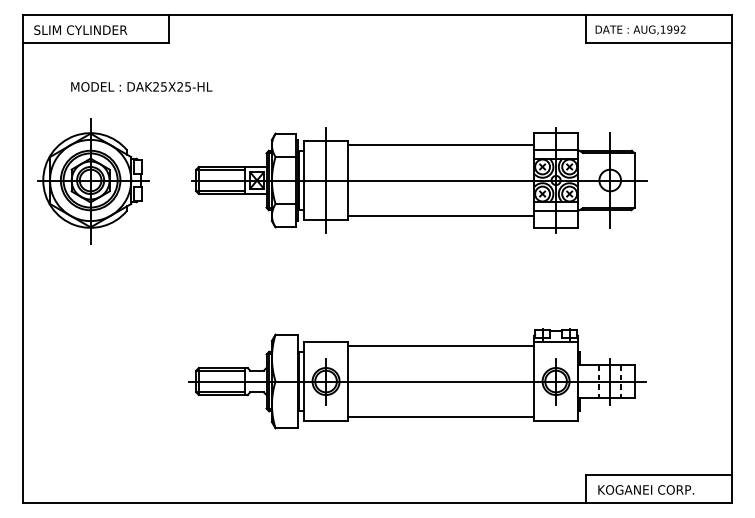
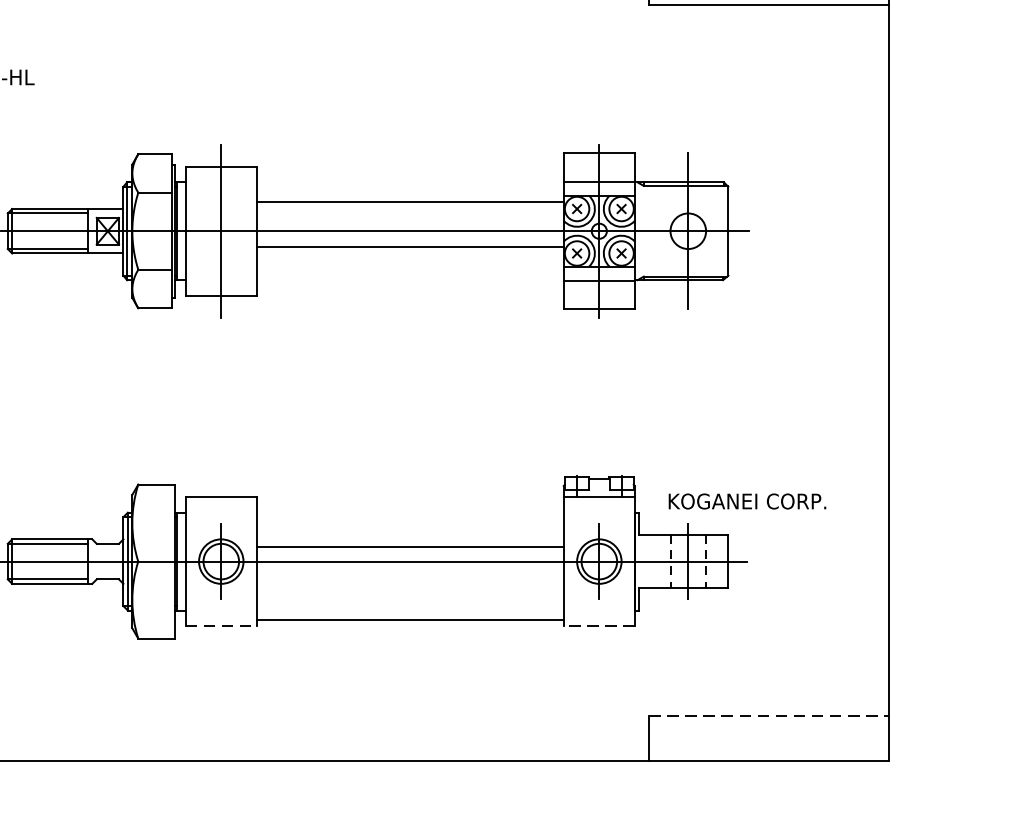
line: (440, 144) -> (409, 201), moved
line: (440, 216) -> (409, 247), moved
line: (440, 345) -> (409, 546), moved
line: (326, 420) -> (221, 625), solid -> dashed
line: (556, 420) -> (599, 625), solid -> dashed
line: (659, 475) -> (769, 716), solid -> dashed
text: (646, 489) -> (747, 500), moved

